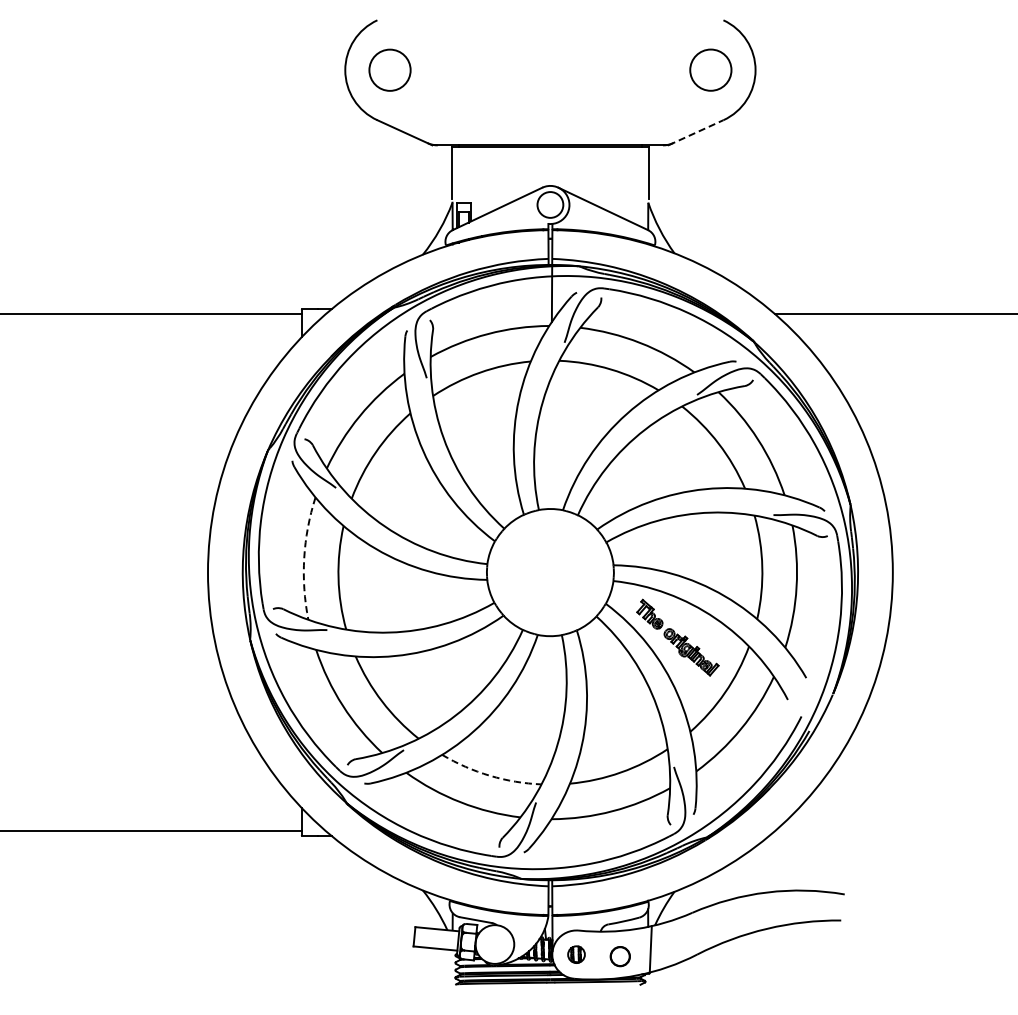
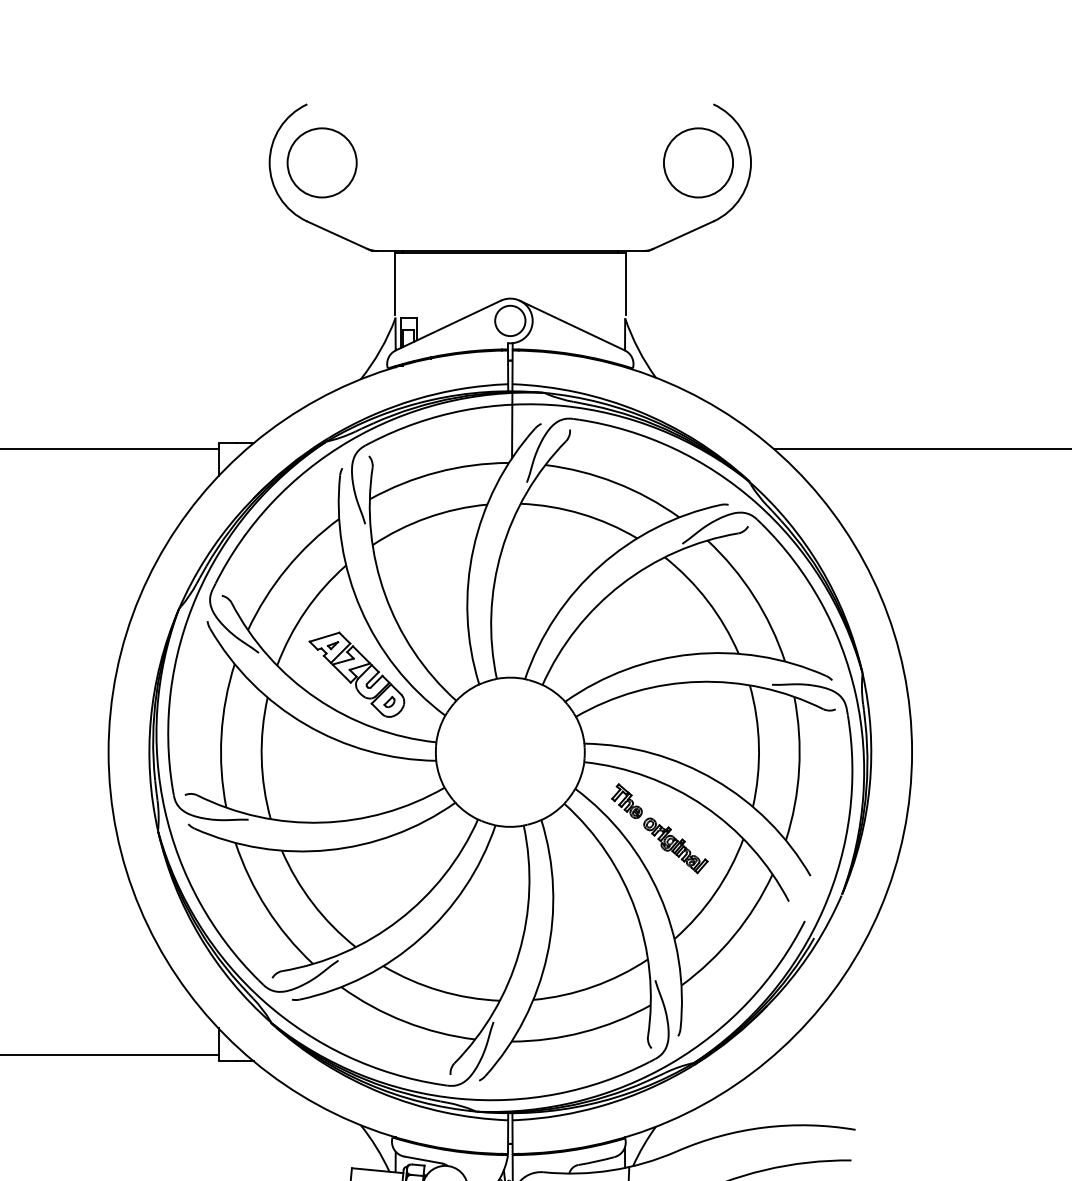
circle: (389, 69) -> (321, 162), size x1.43
circle: (710, 69) -> (698, 162), size x1.43
line: (696, 132) -> (681, 235), dashed -> solid
part: (419, 506) -> (356, 674), added
arc: (304, 558) -> (221, 735), dashed -> solid
arc: (490, 775) -> (440, 990), dashed -> solid

